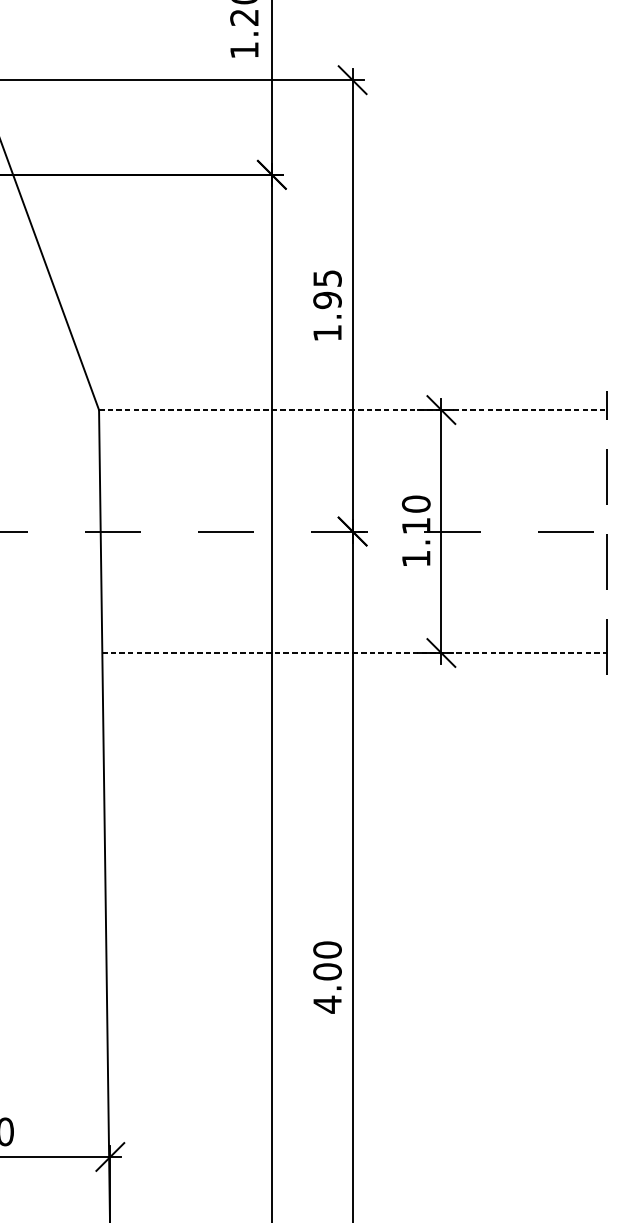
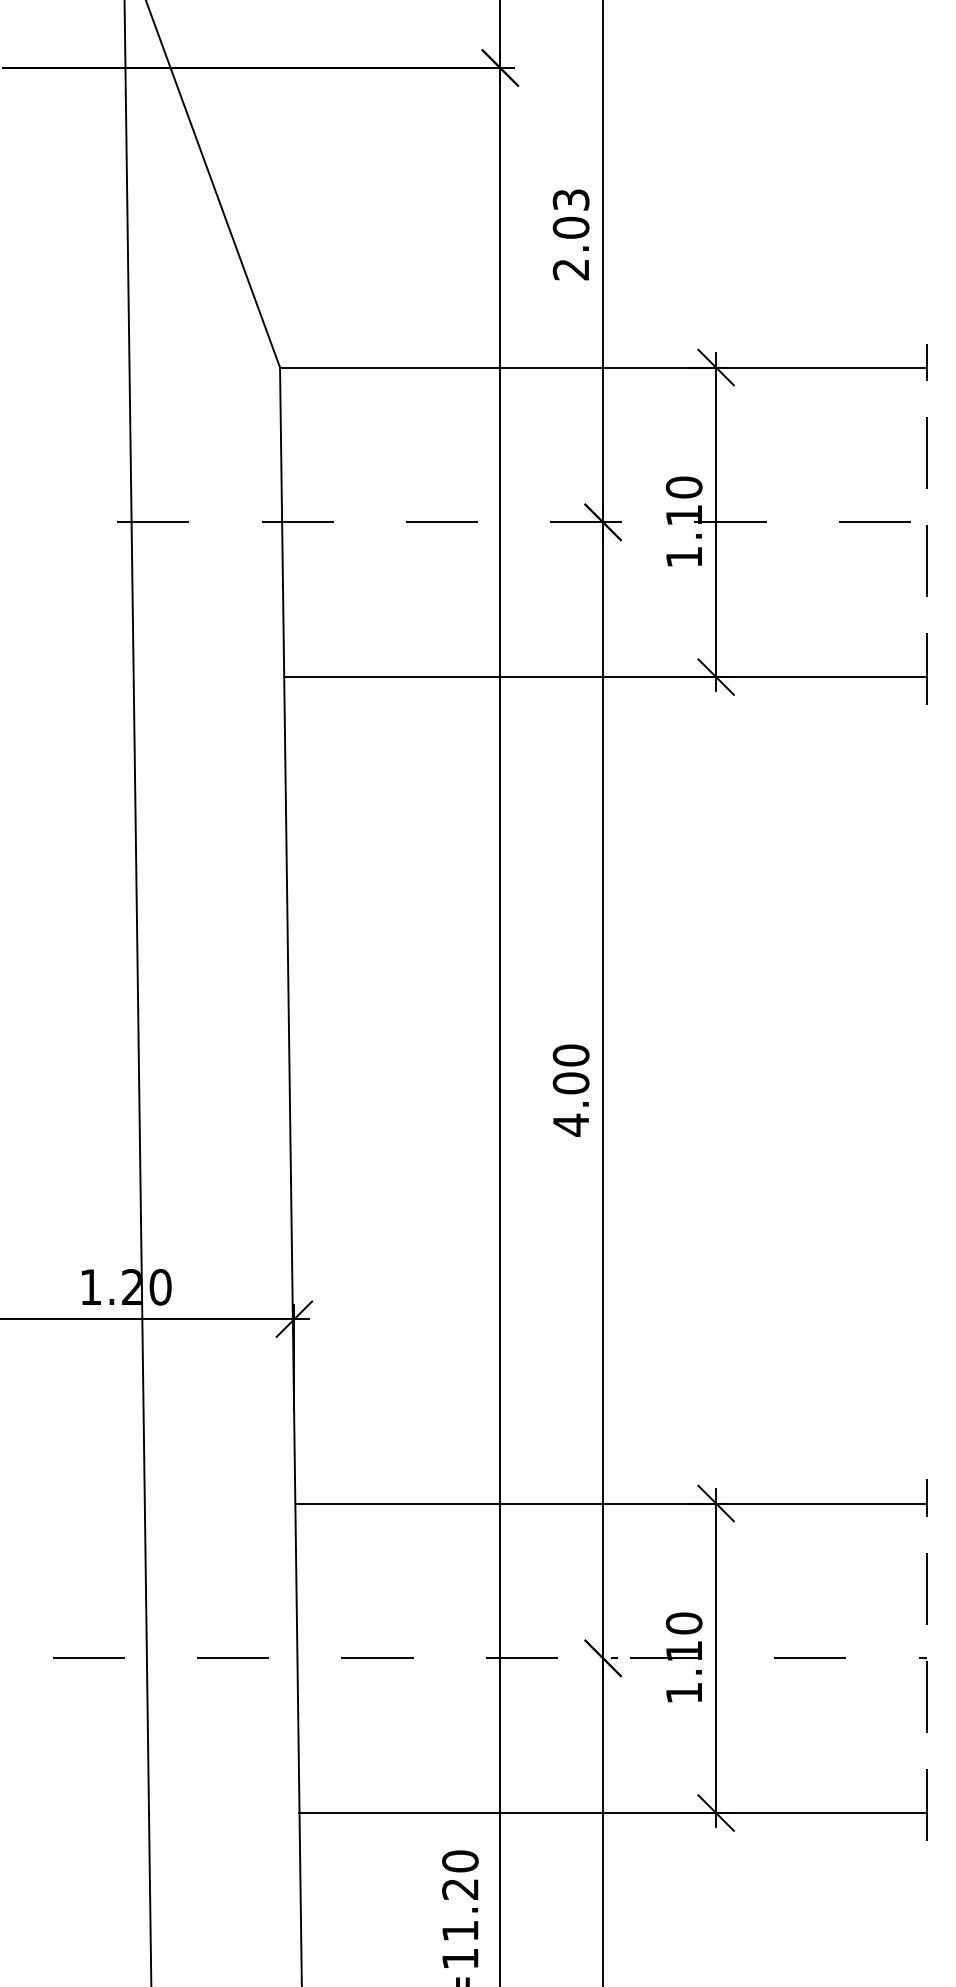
text: (327, 305) -> (570, 234), 1.95 -> 2.03
line: (352, 409) -> (603, 367), dashed -> solid
line: (354, 653) -> (605, 677), dashed -> solid

